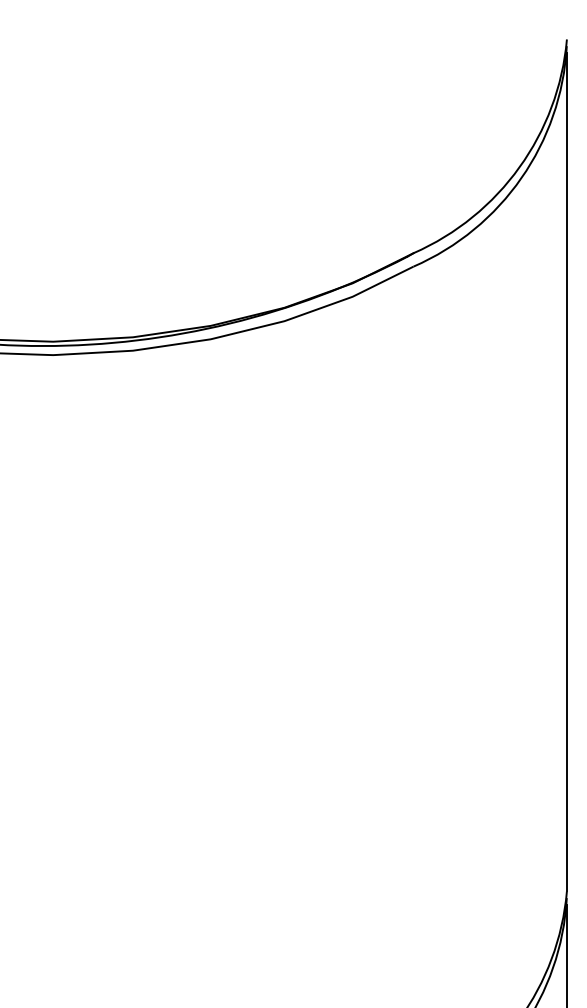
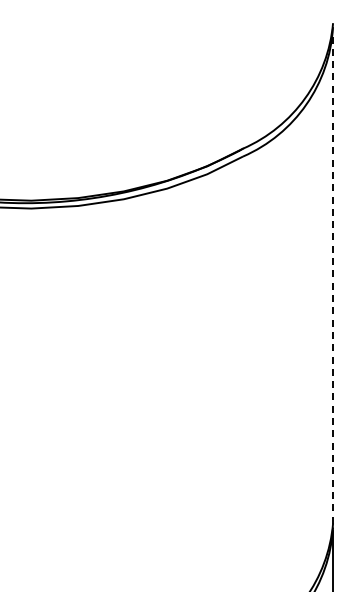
line: (567, 470) -> (333, 276), solid -> dashed

